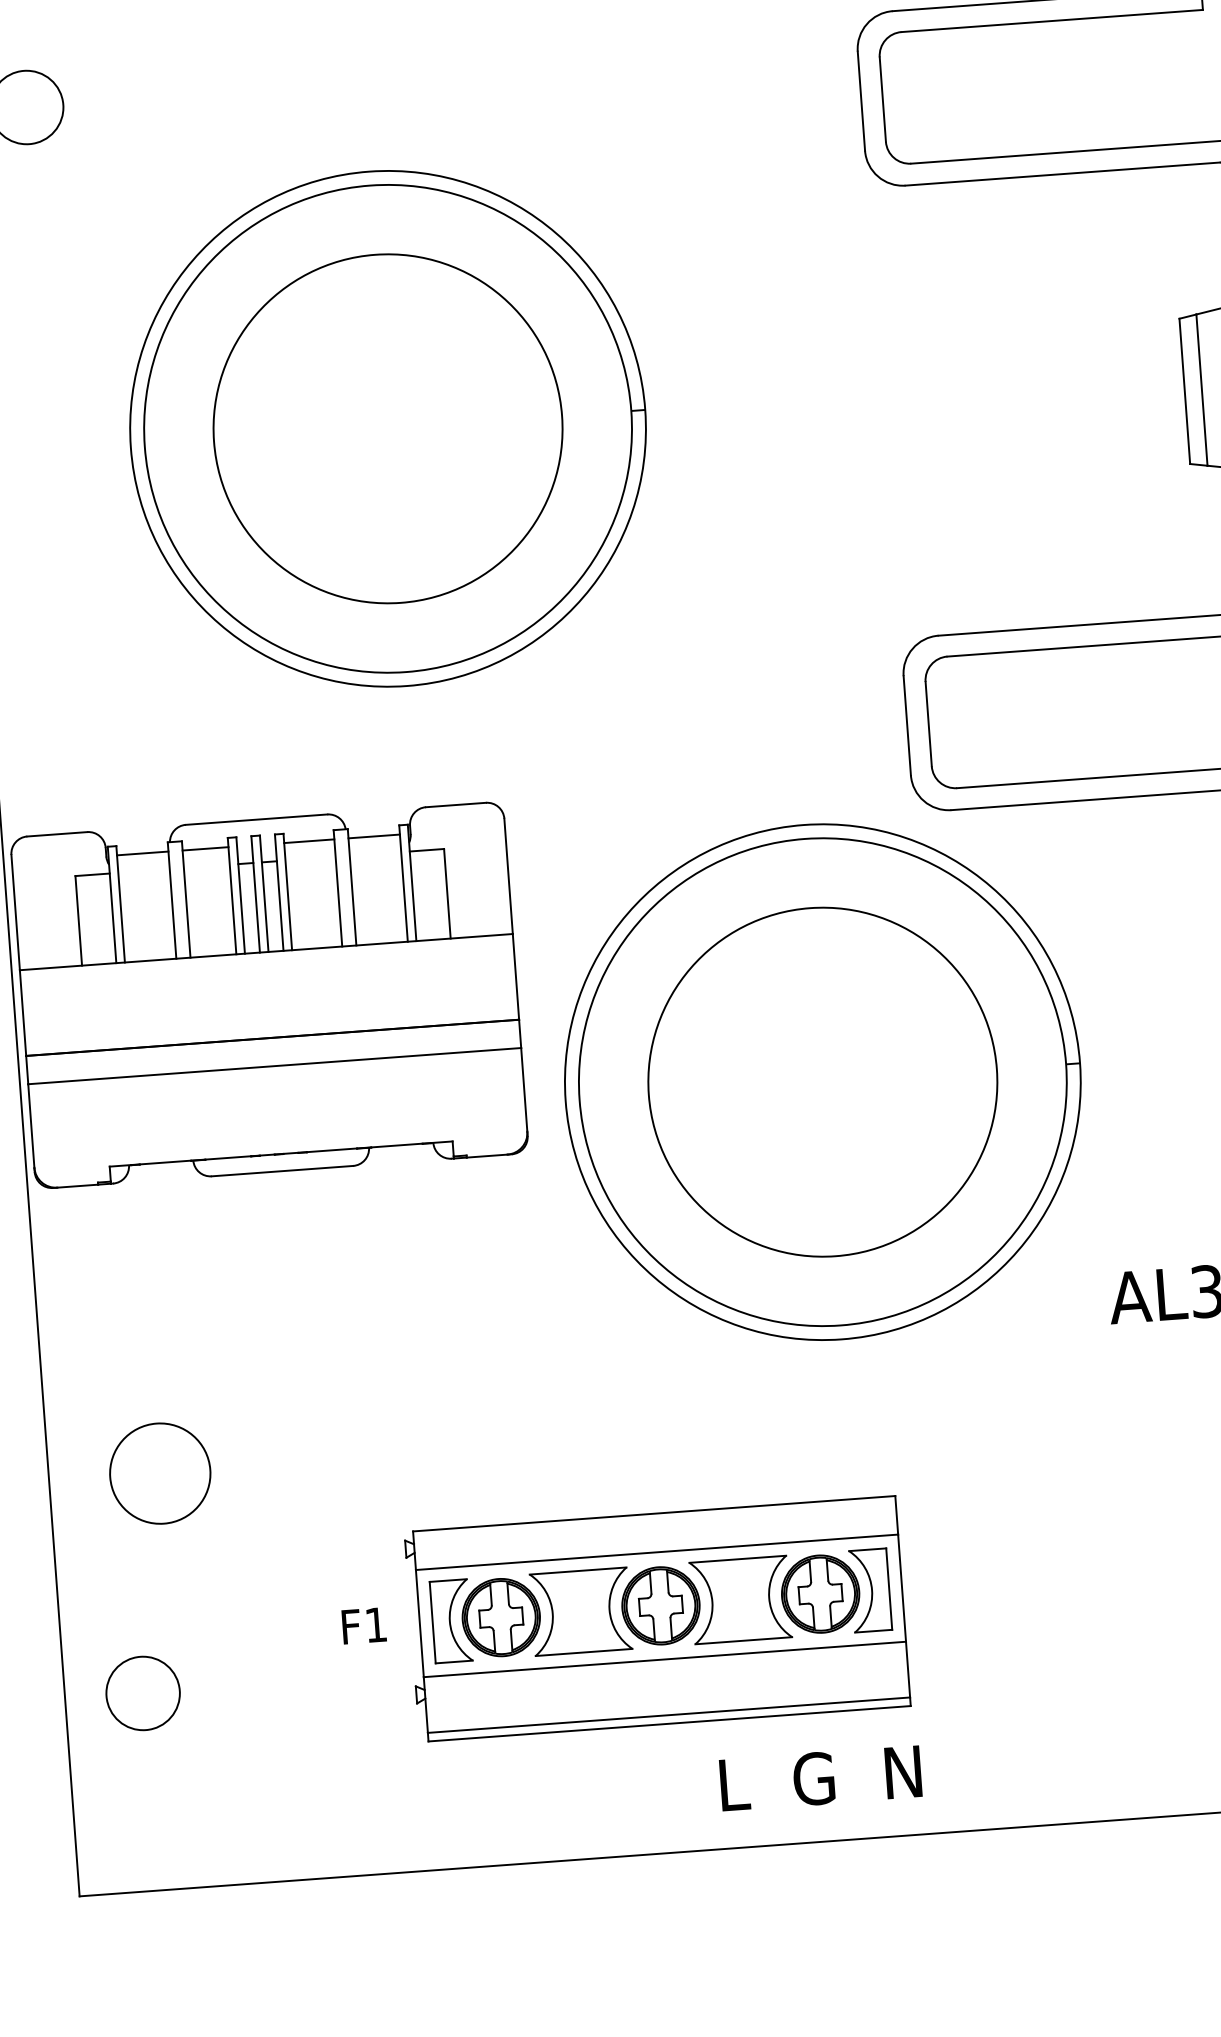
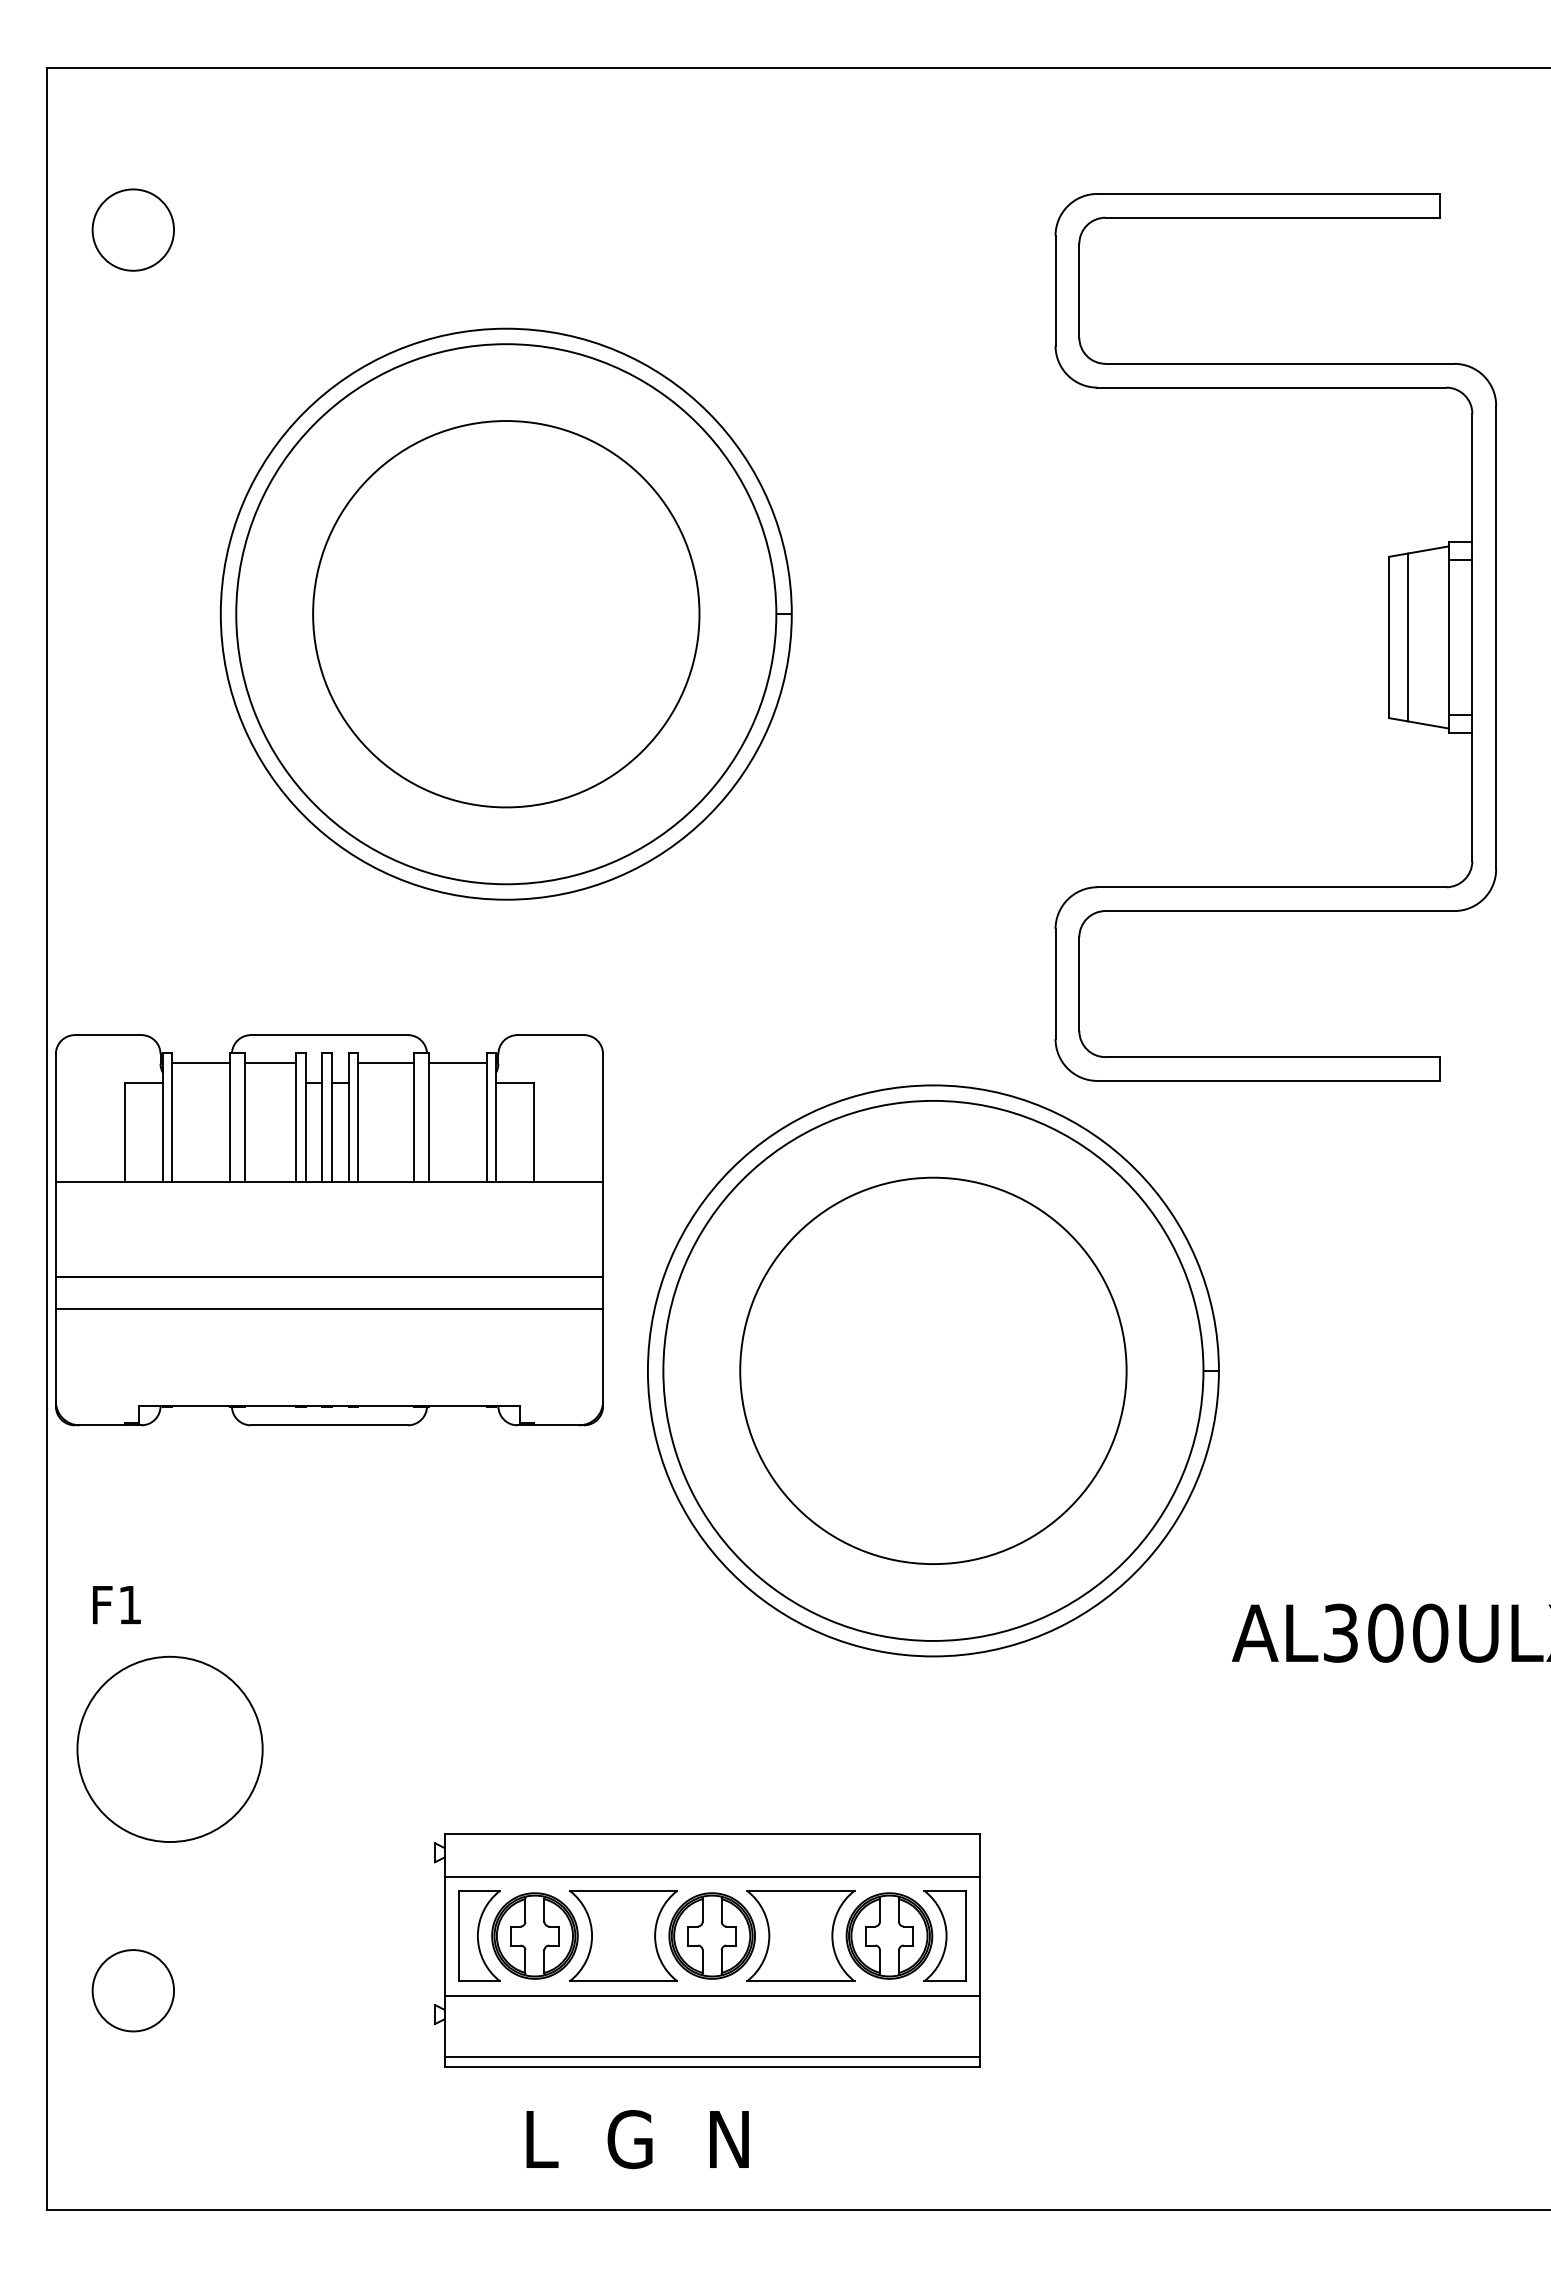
circle: (159, 1473) -> (169, 1749), size x1.67
text: (363, 1626) -> (116, 1605), moved
text: (820, 1778) -> (637, 2139), moved

